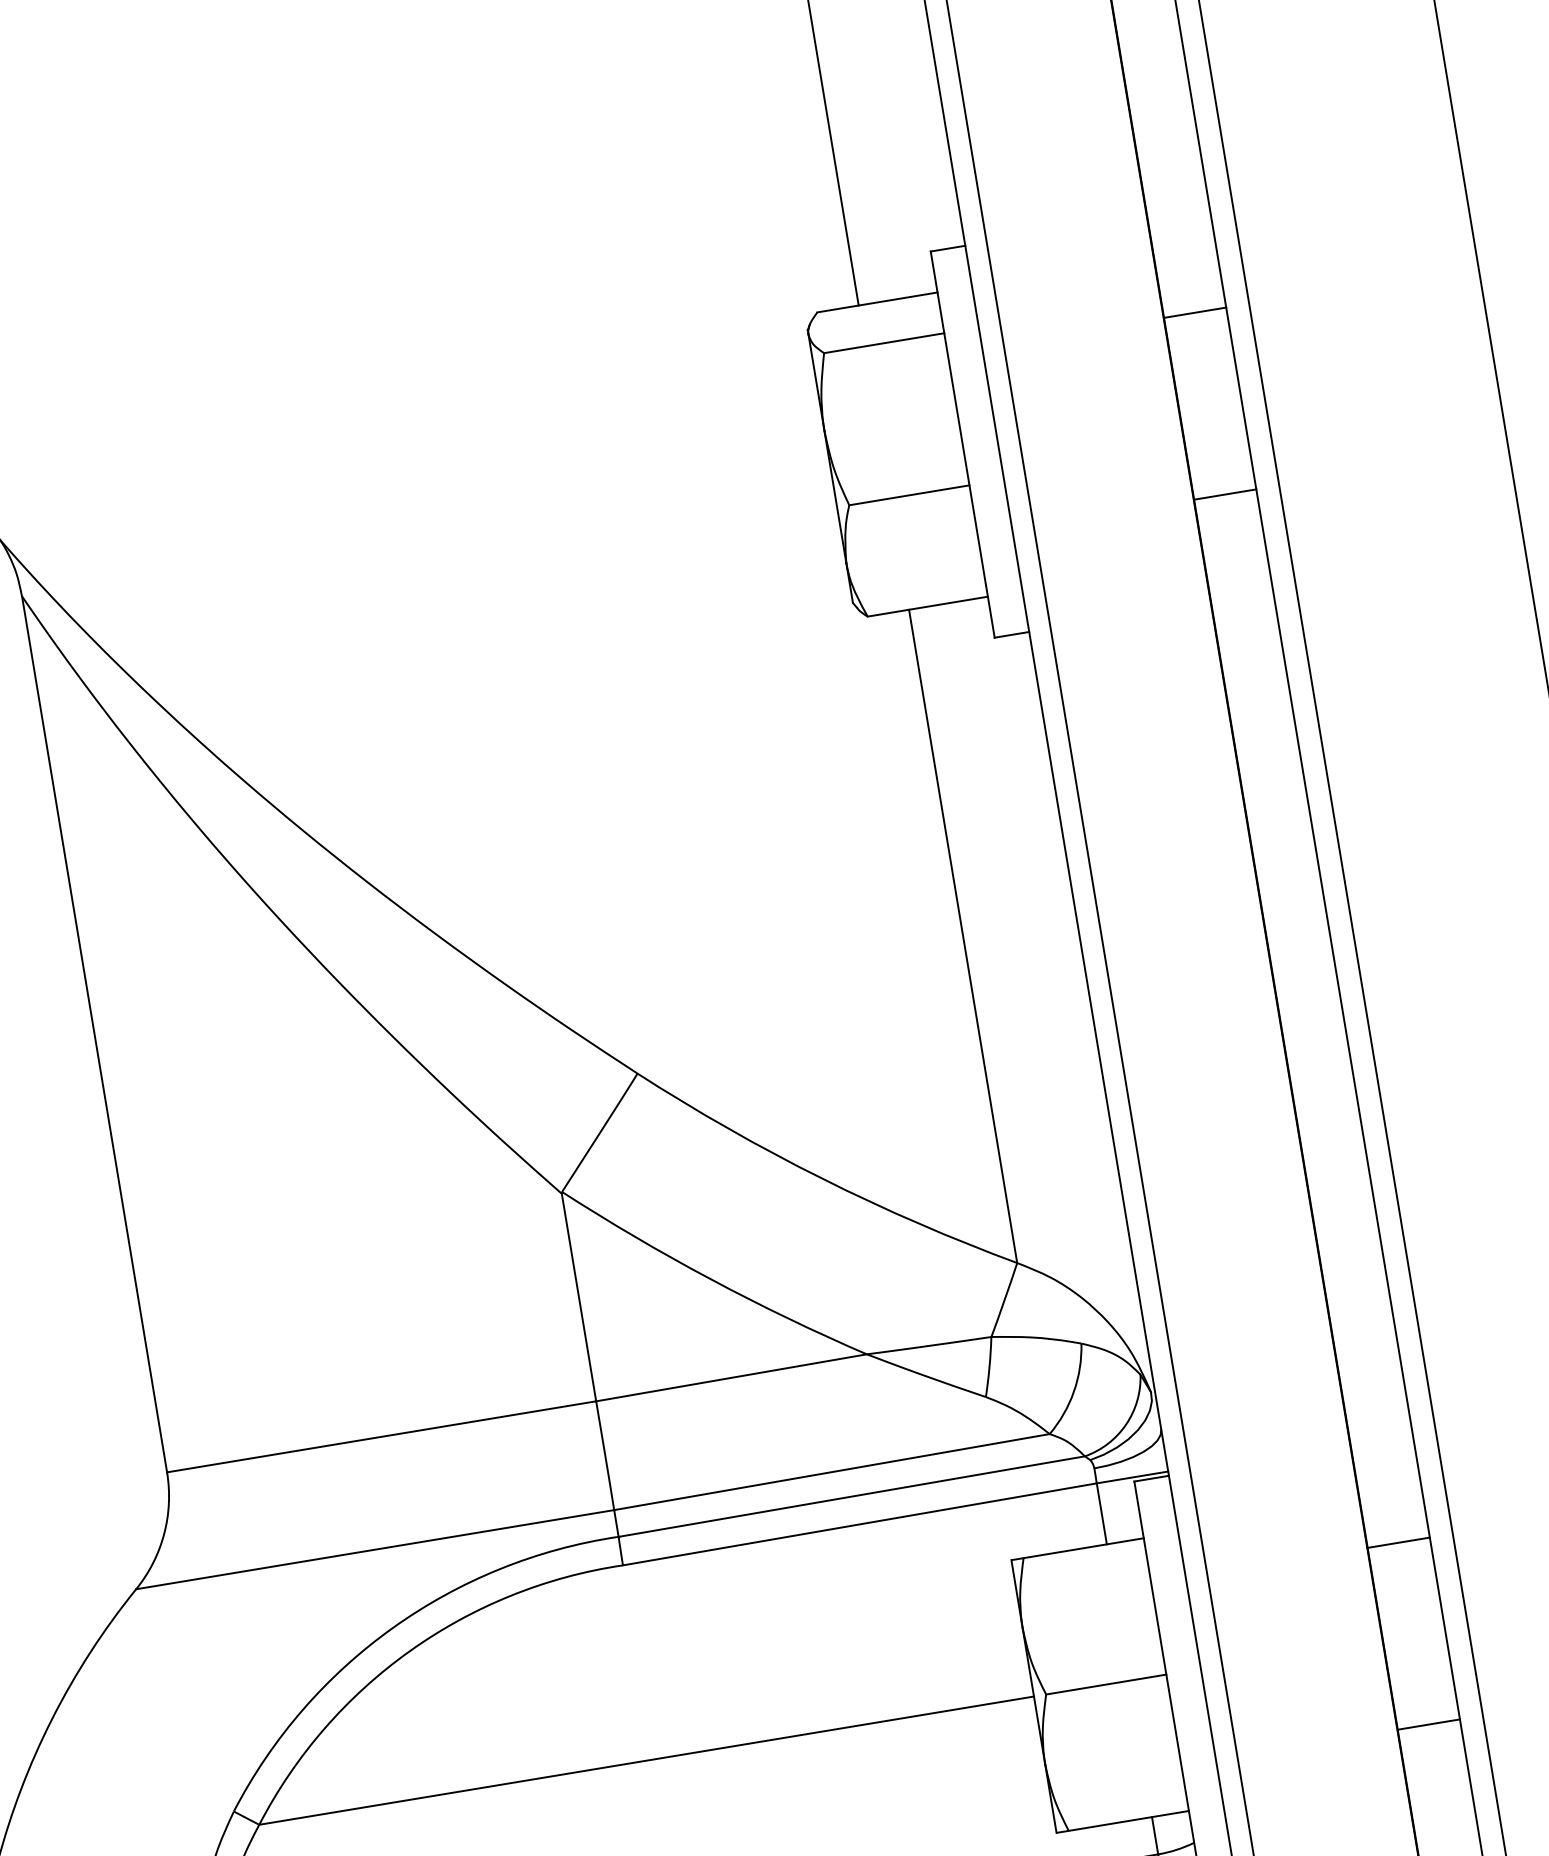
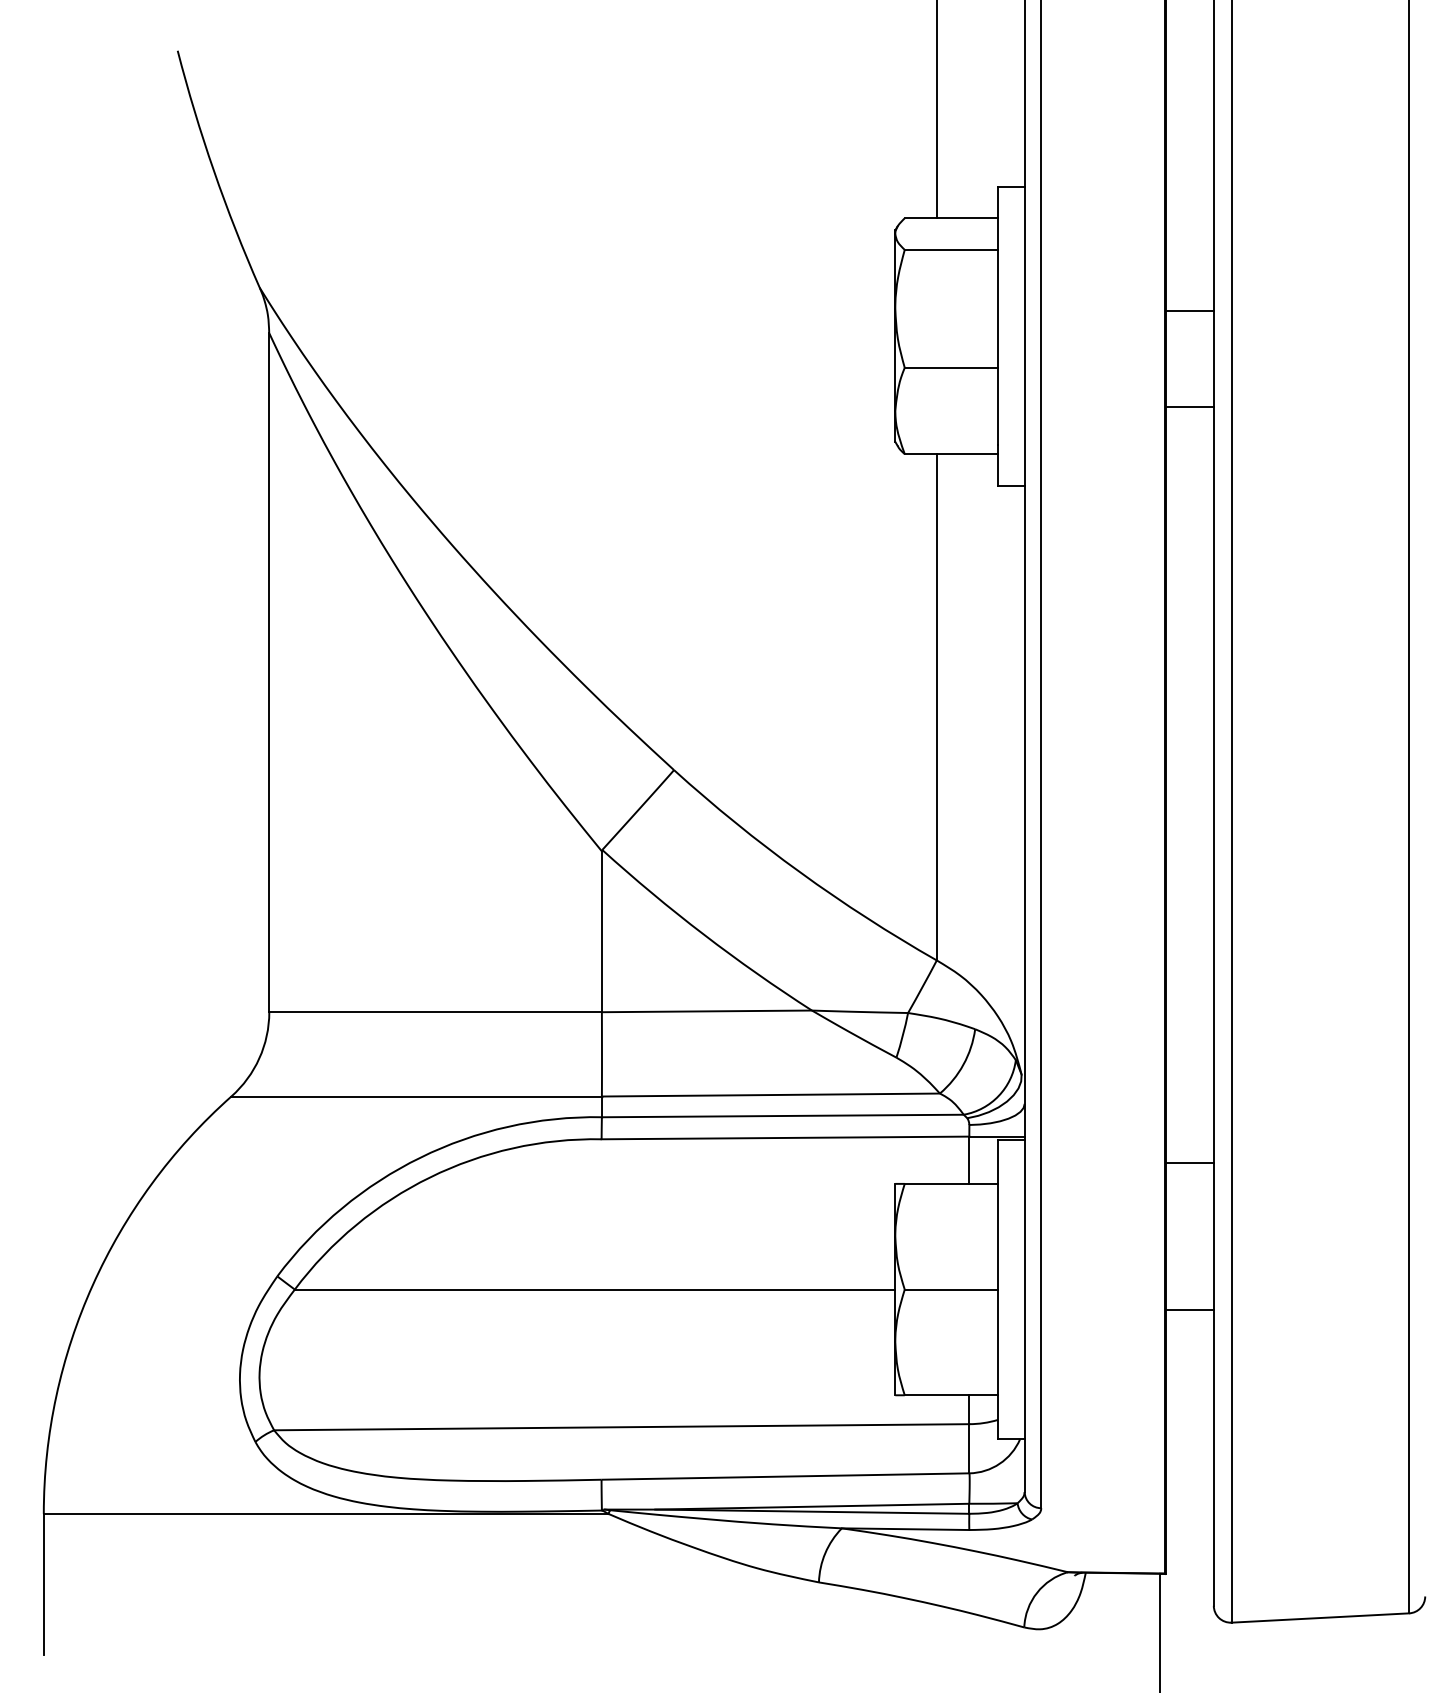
line: (1194, 312) -> (1189, 310), moved
line: (1398, 1543) -> (1189, 1163), moved
line: (1428, 1725) -> (1189, 1310), moved

